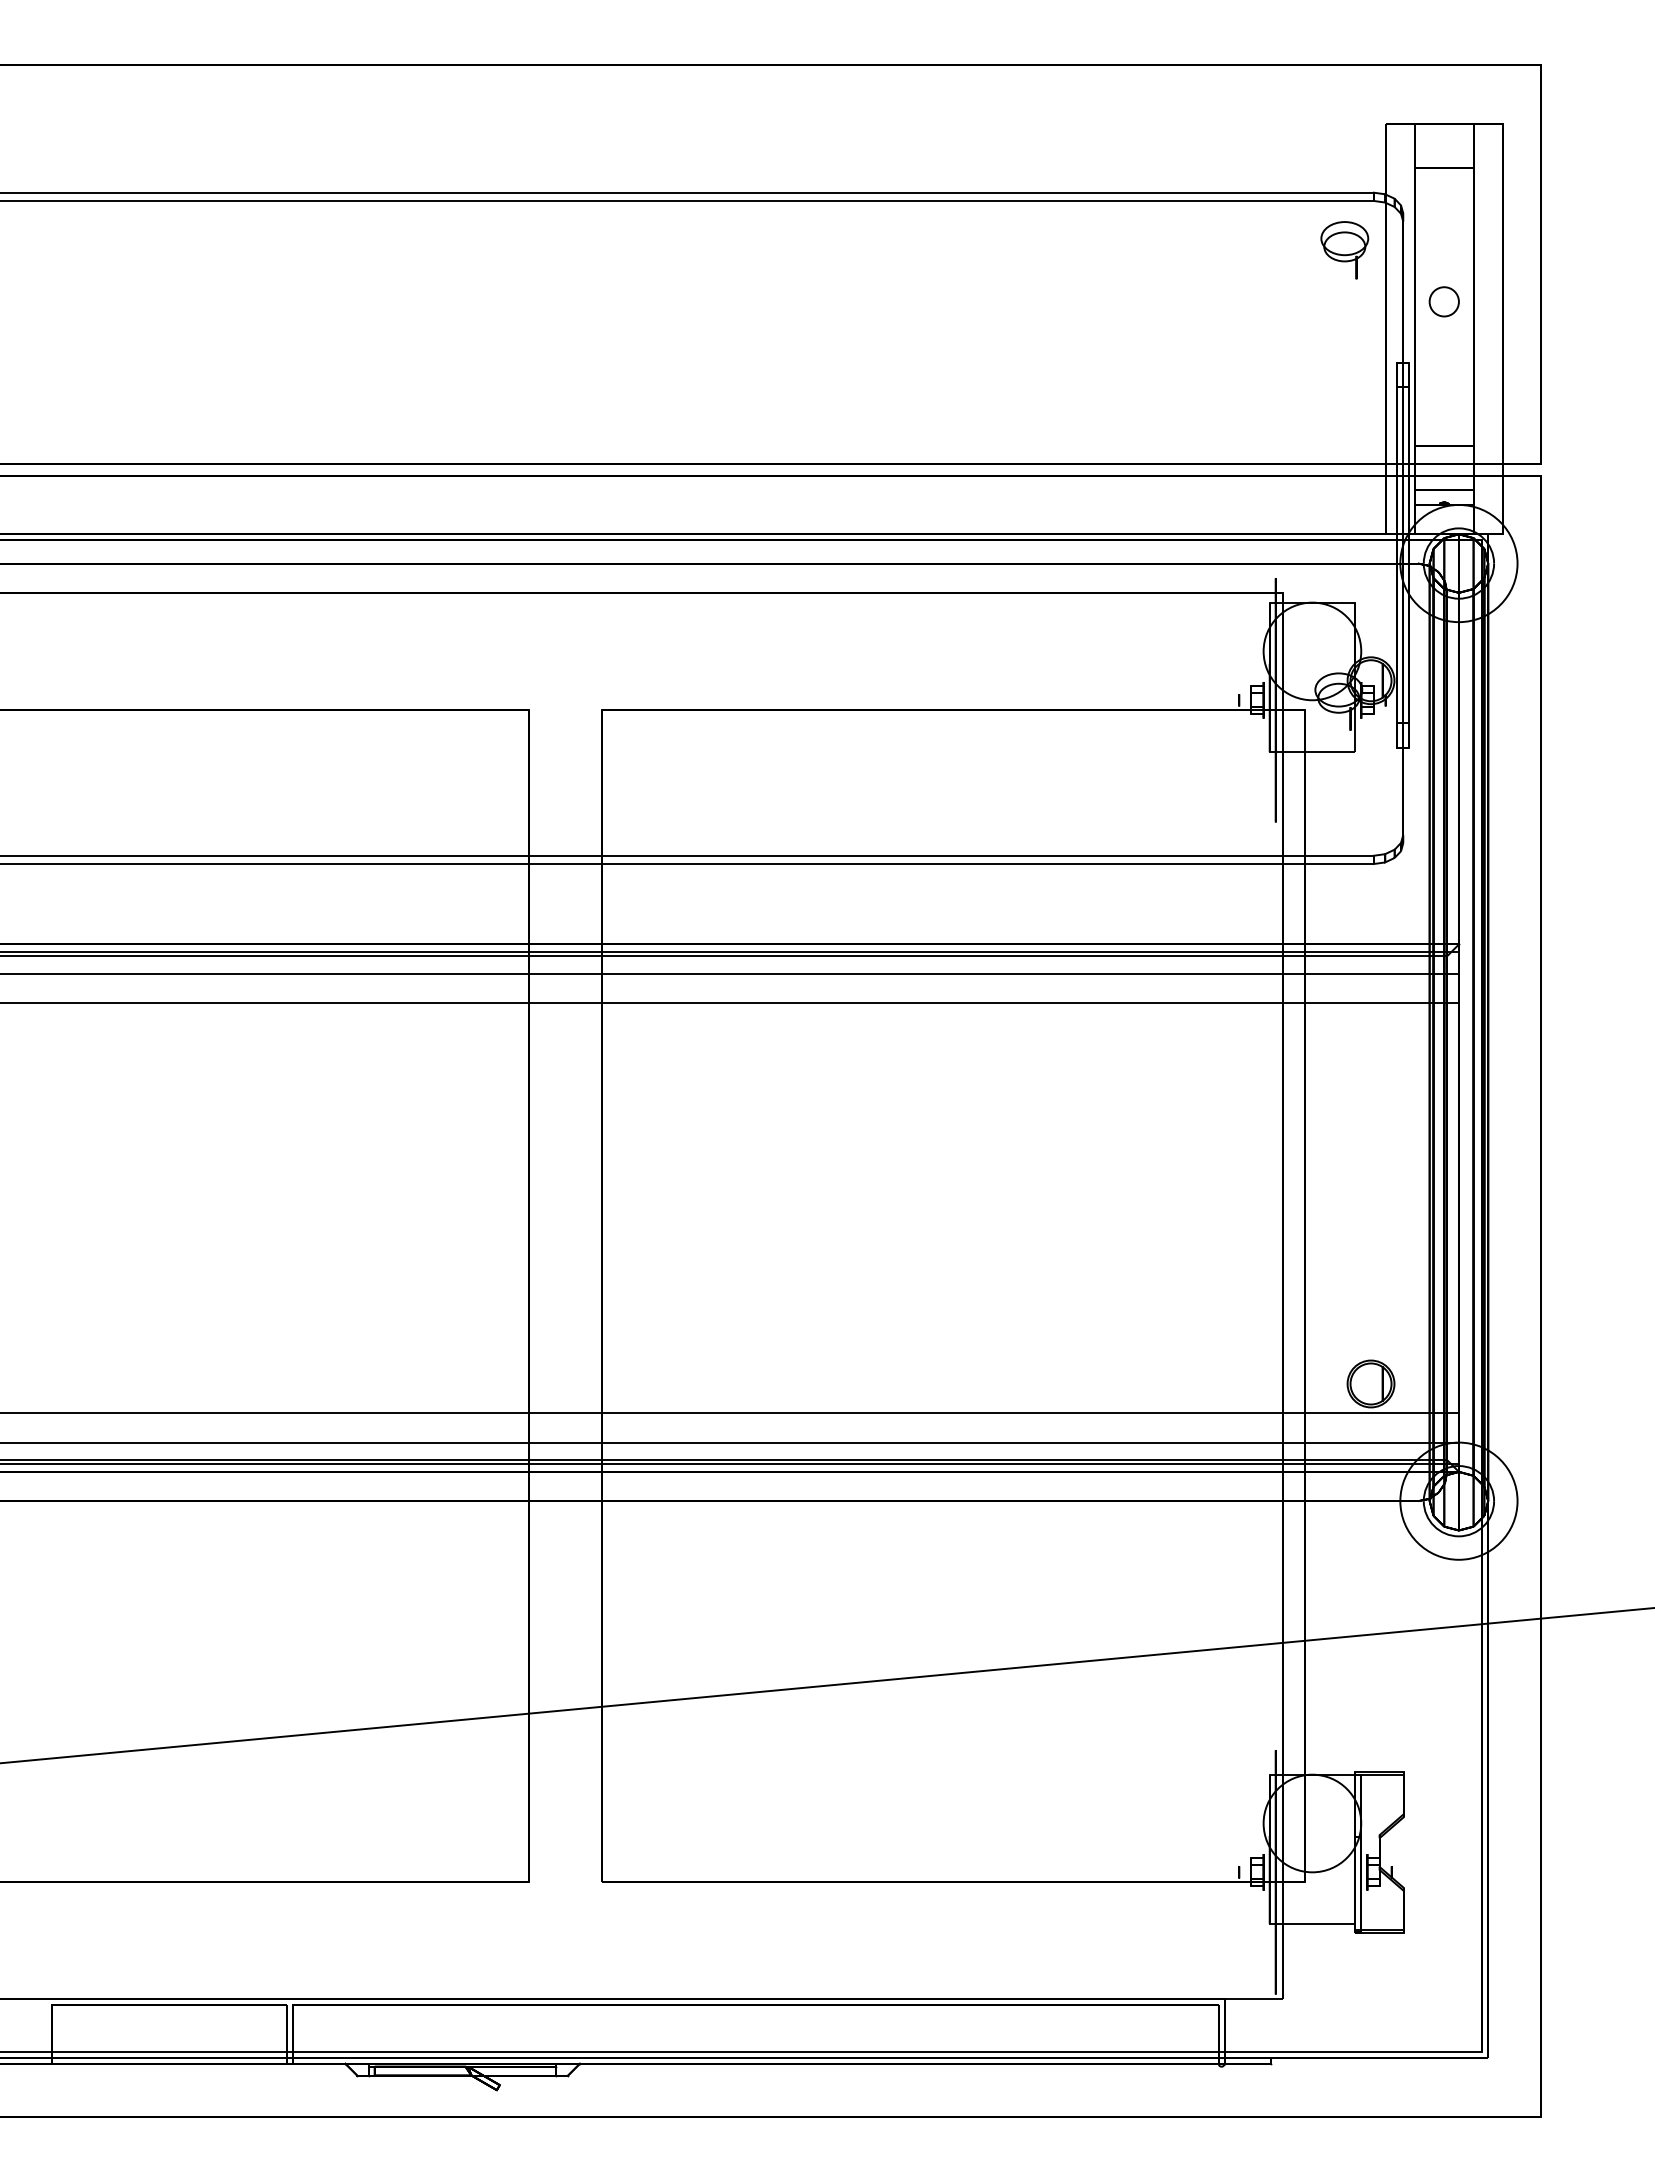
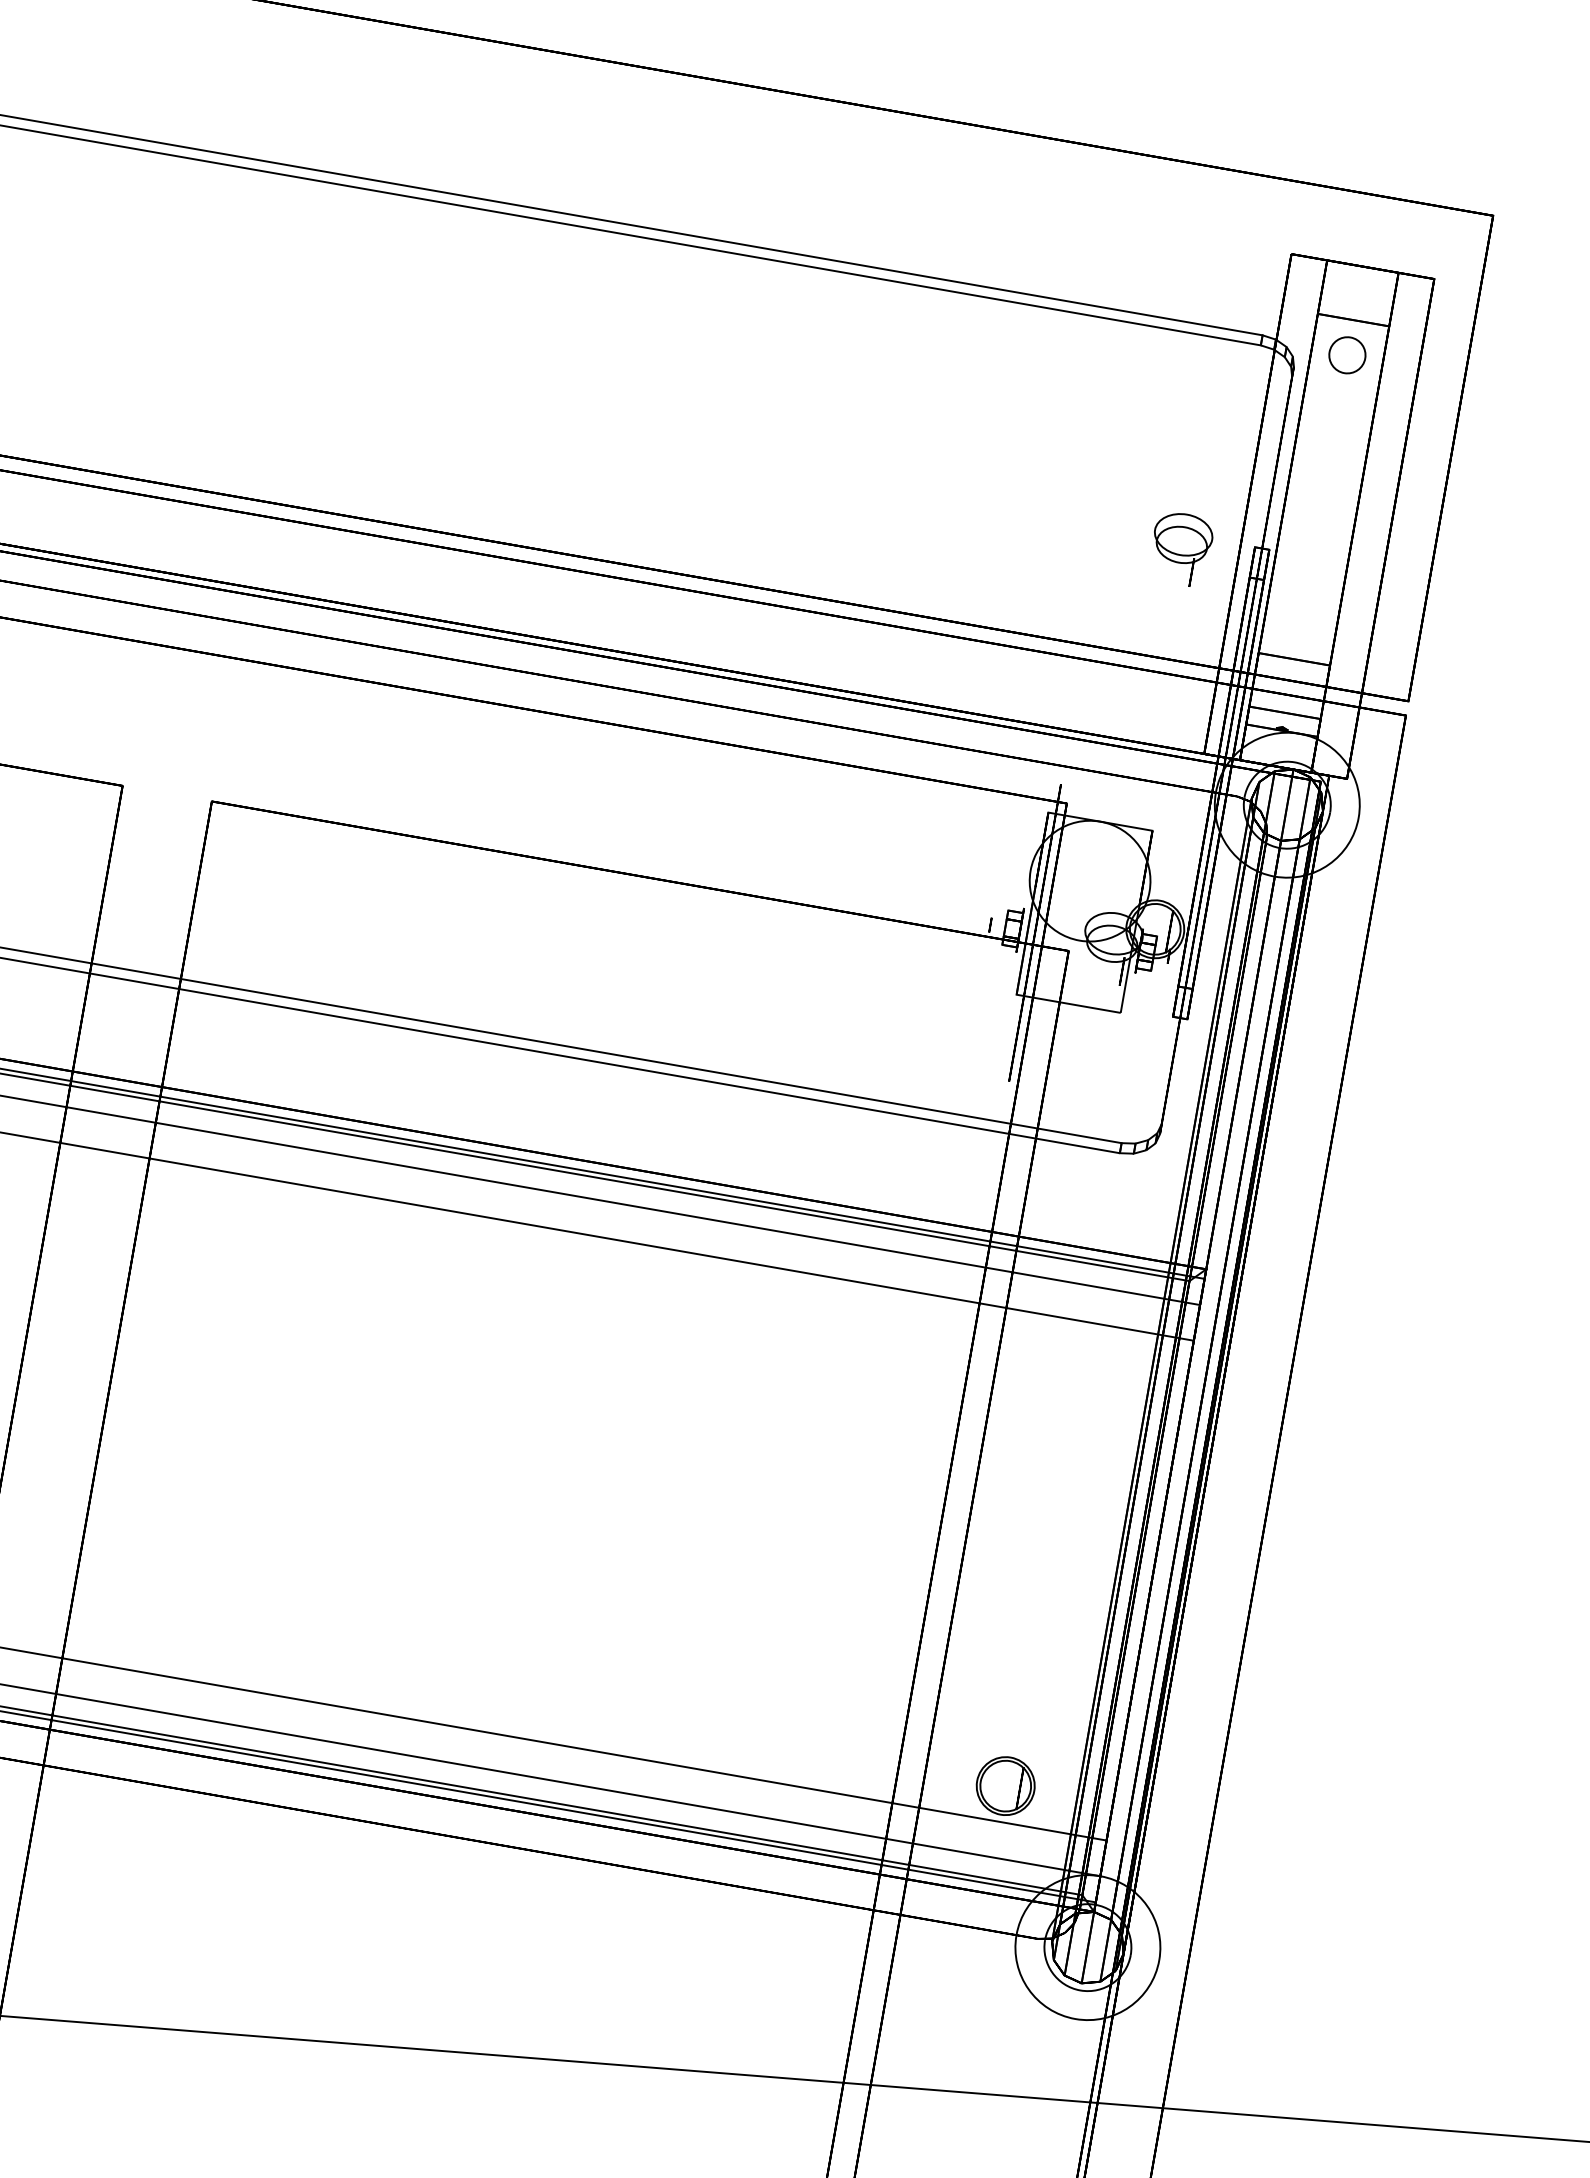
part: (1344, 250) -> (1180, 549), moved
circle: (1443, 301) -> (1346, 354), moved

